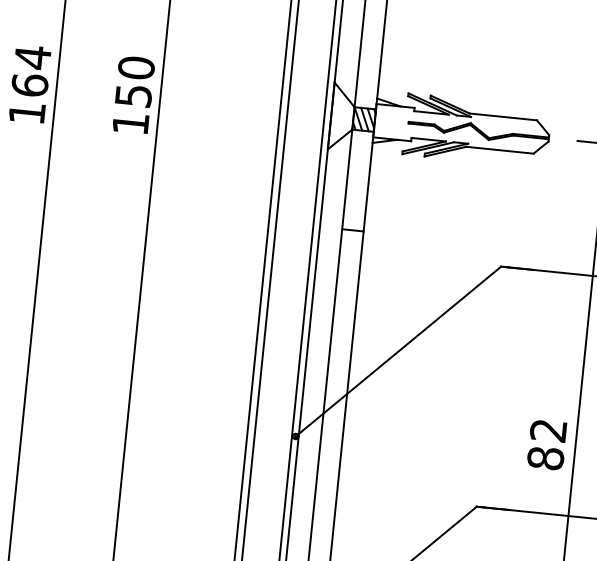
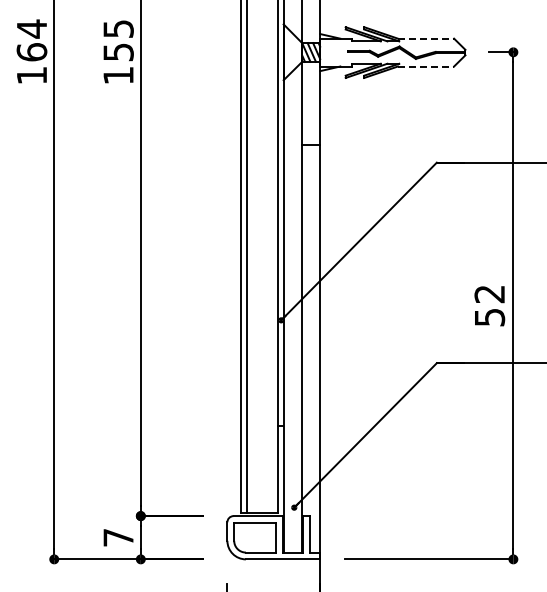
text: (136, 67) -> (118, 28), 150 -> 155
line: (503, 116) -> (426, 38), solid -> dashed
line: (500, 150) -> (426, 66), solid -> dashed
text: (545, 458) -> (489, 317), 82 -> 52

